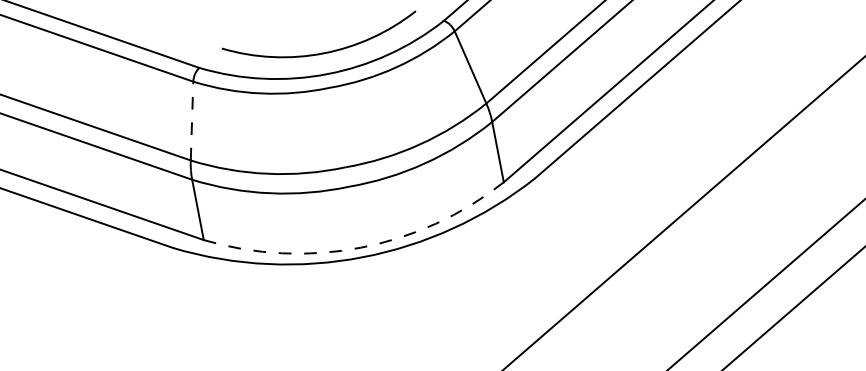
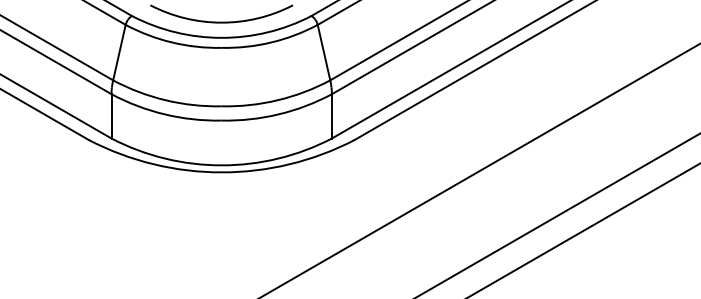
line: (192, 120) -> (119, 52), dashed -> solid
arc: (360, 247) -> (221, 165), dashed -> solid

